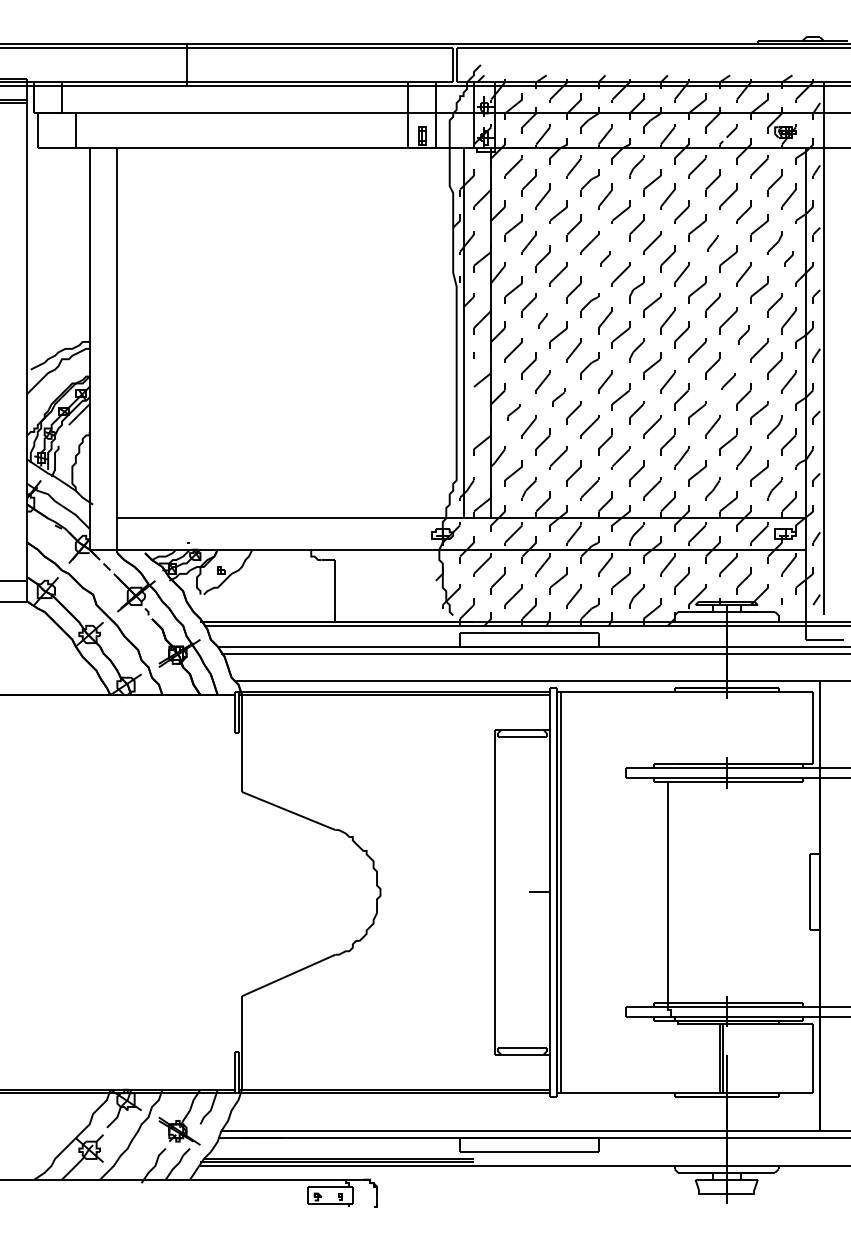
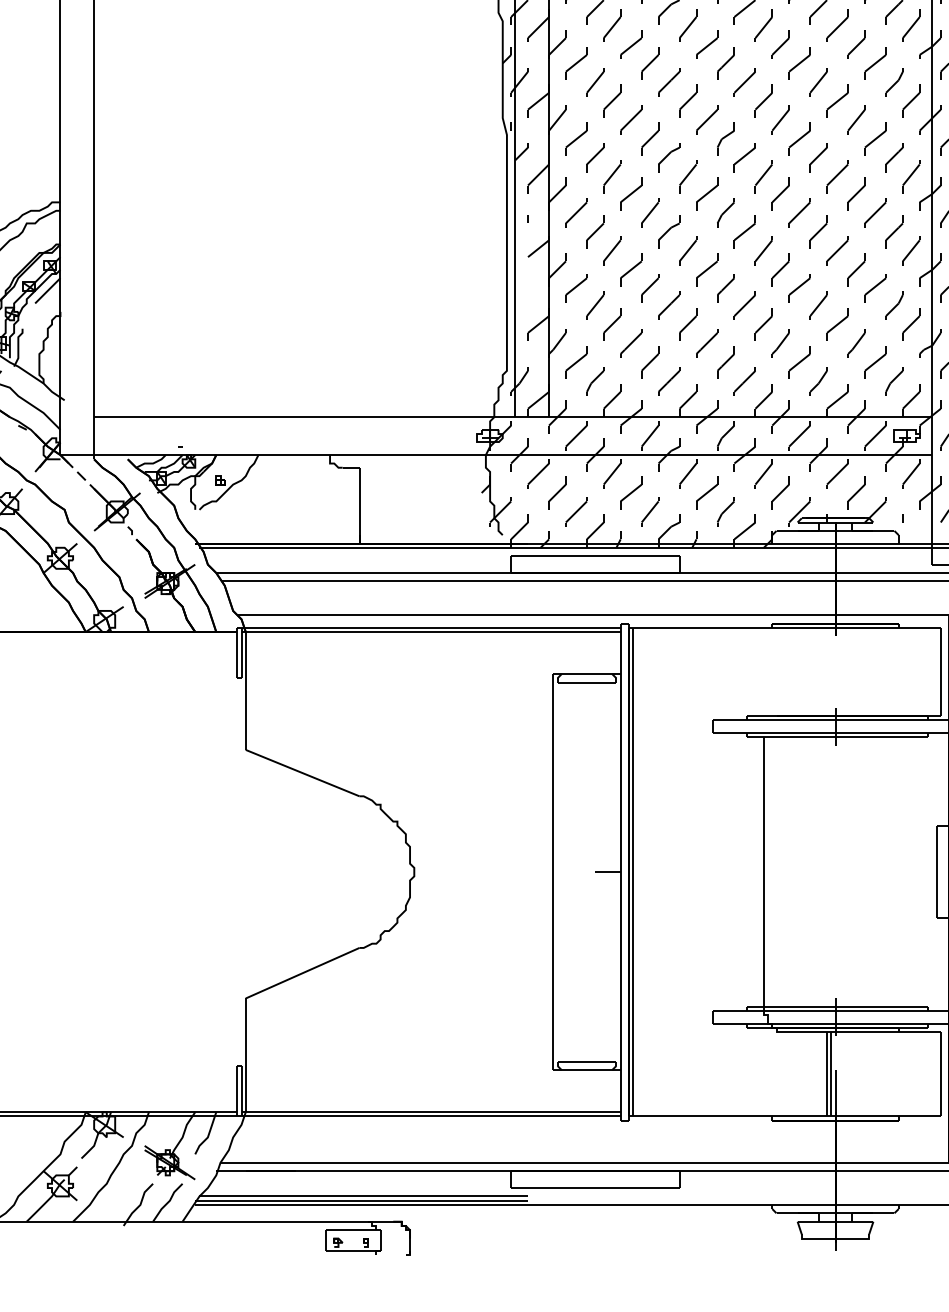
part: (712, 242) -> (818, 81), size x1.43
part: (605, 258) -> (688, 100), size x1.67
part: (788, 258) -> (910, 100), size x1.67
part: (542, 320) -> (611, 176), size x1.67
part: (743, 334) -> (855, 193), size x1.43
part: (728, 381) -> (837, 250), size x1.43
part: (558, 396) -> (630, 268), size x1.43
part: (513, 412) -> (576, 288), size x1.43

